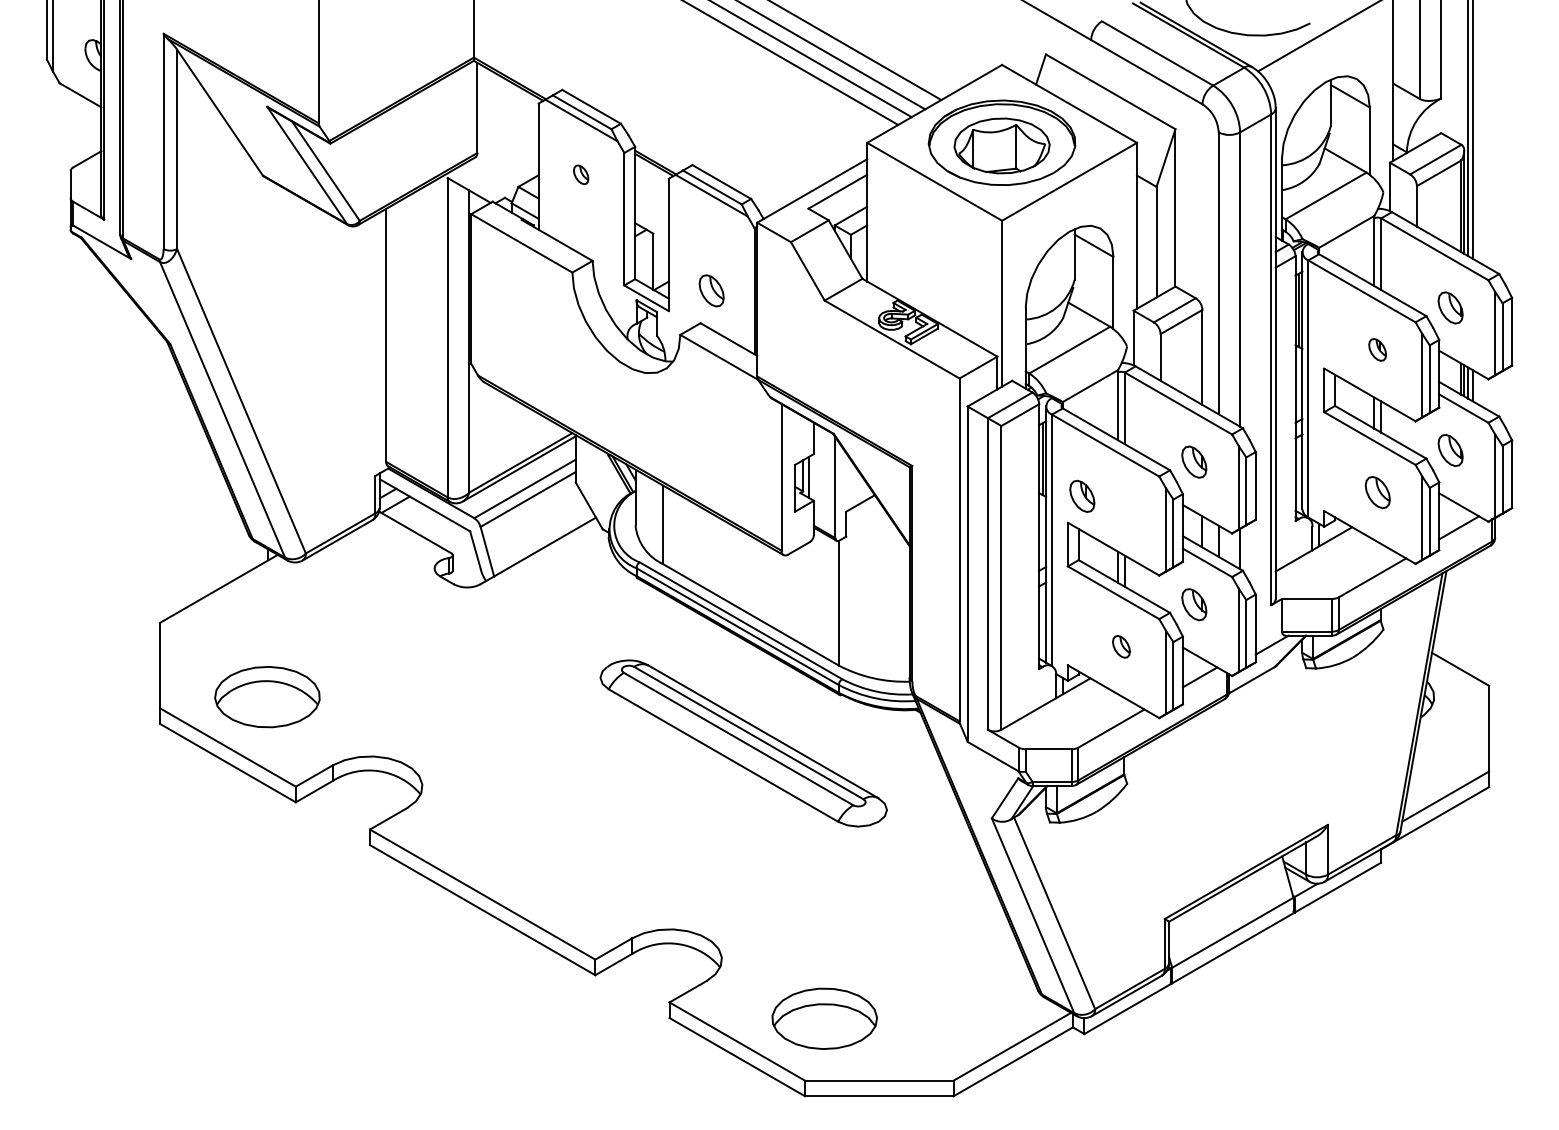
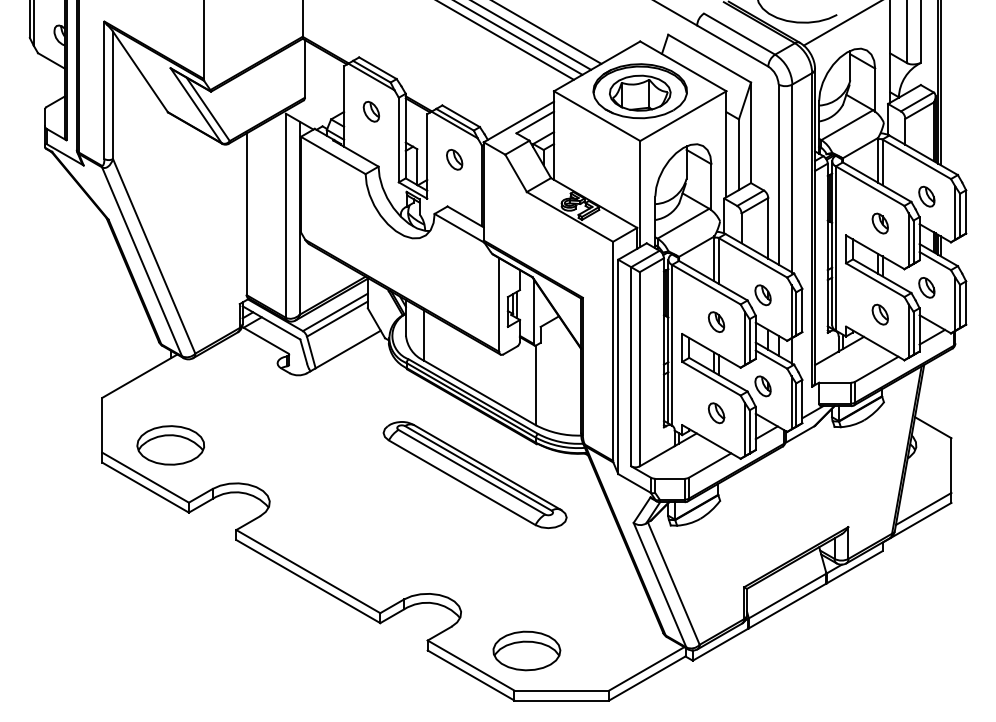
part: (579, 174) -> (370, 111), size x1.67
part: (711, 290) -> (454, 159), moved
part: (1376, 349) -> (879, 223), size x1.43
part: (1082, 495) -> (716, 321), moved
part: (1121, 647) -> (716, 413), size x1.43

